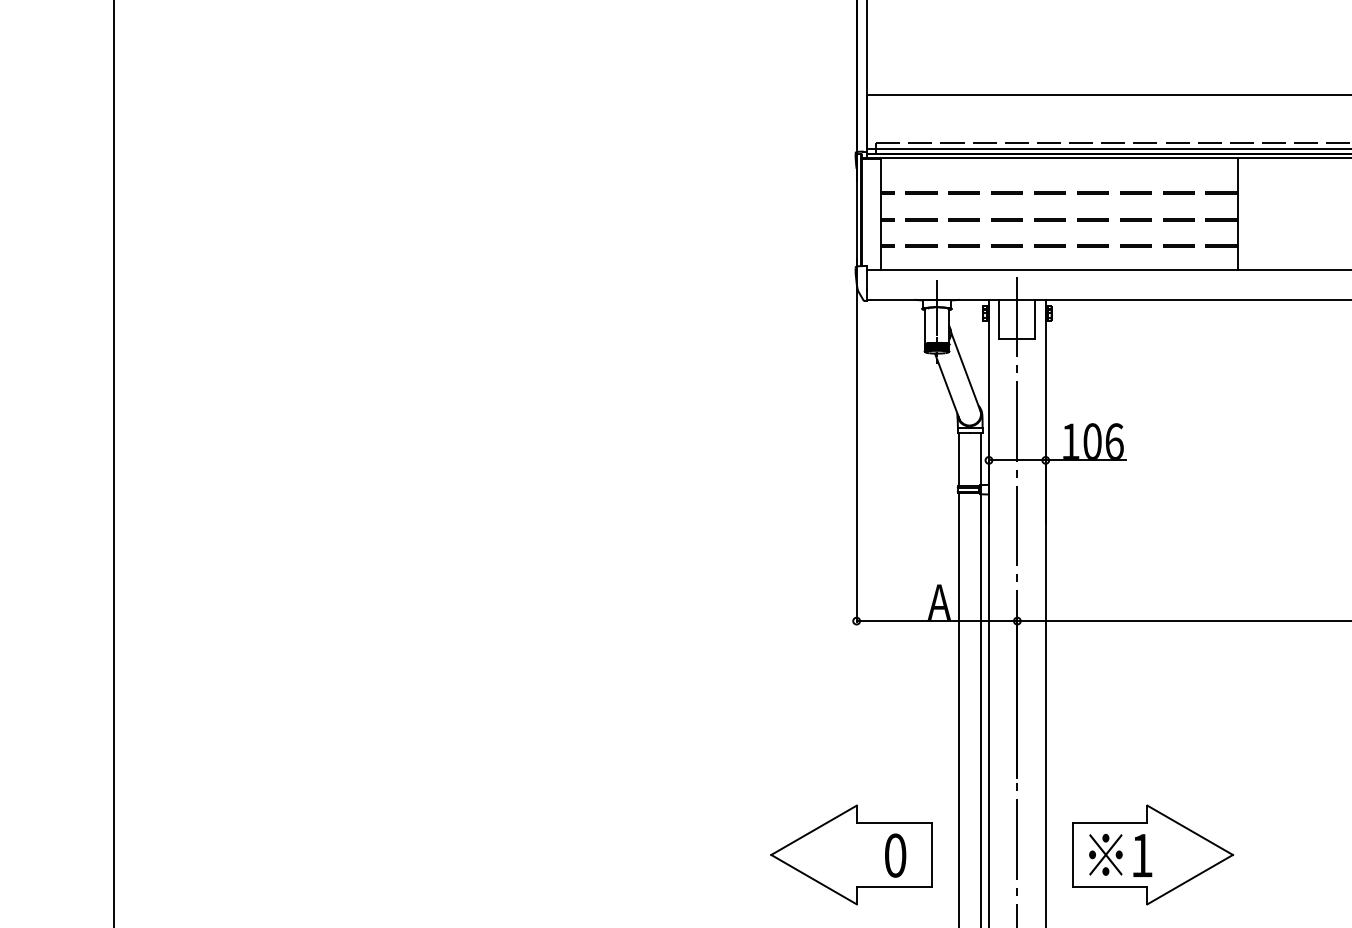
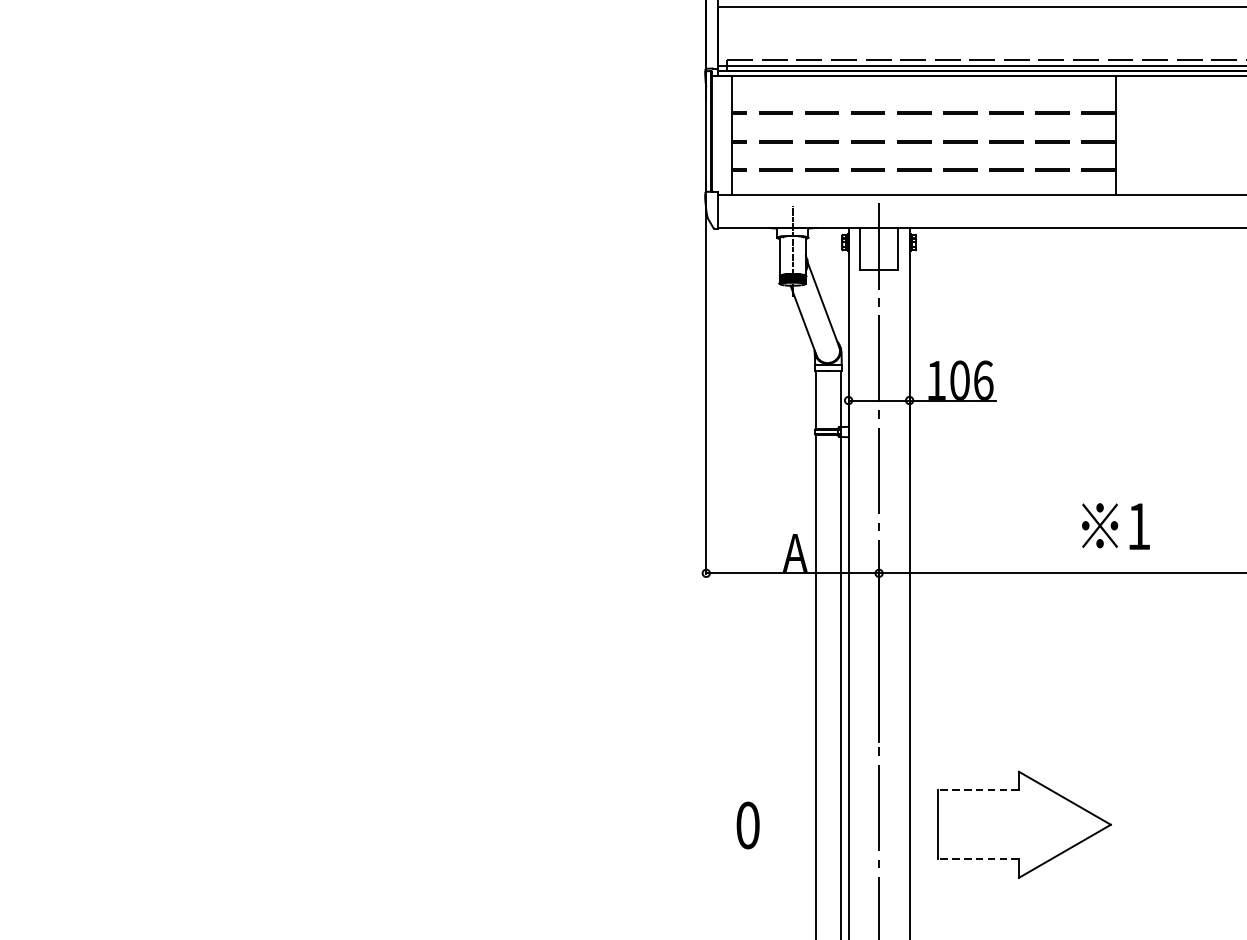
line: (1109, 822) -> (978, 789), solid -> dashed
part: (851, 854) -> (700, 824), removed
text: (1120, 854) -> (1115, 525), moved
line: (1109, 887) -> (978, 859), solid -> dashed

